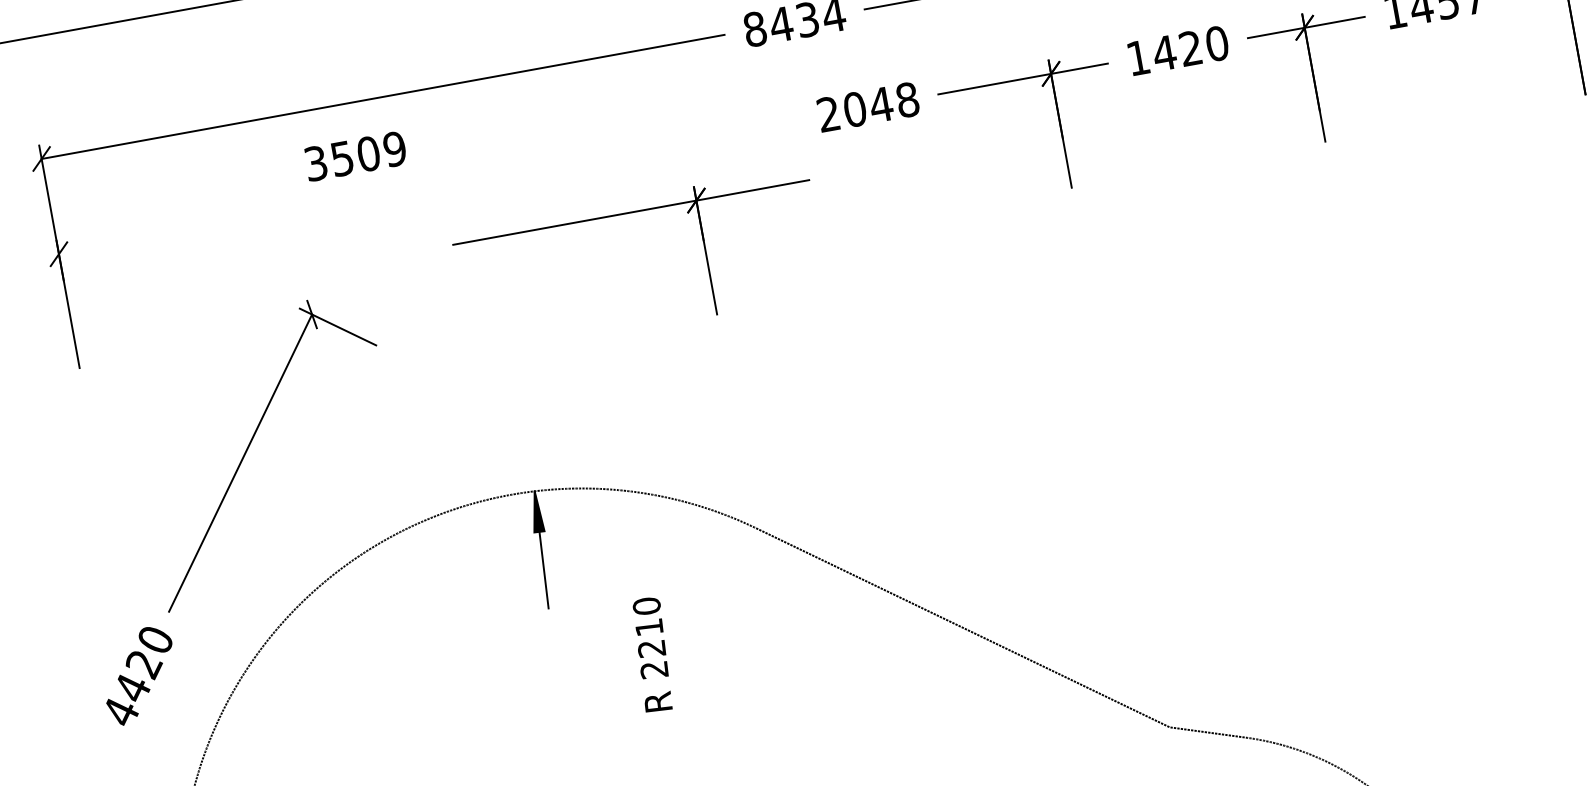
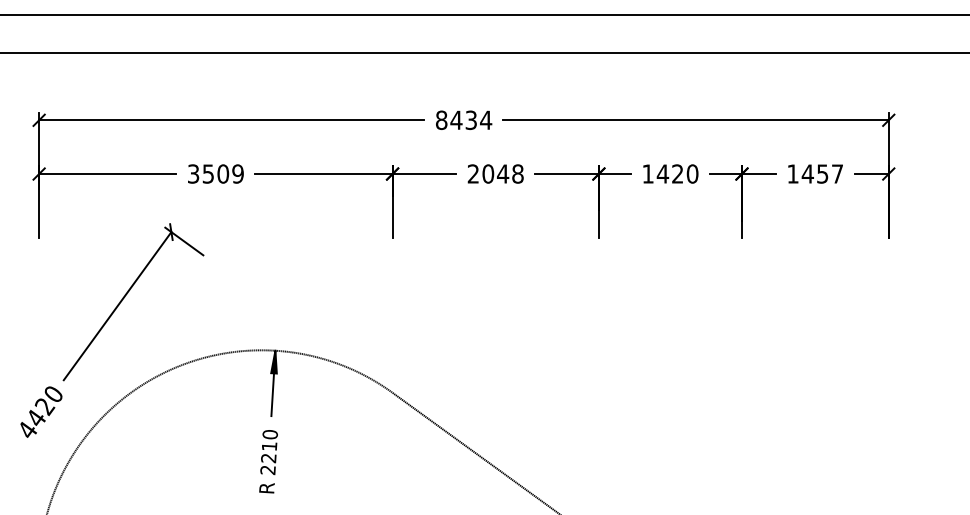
text: (354, 155) -> (215, 173), moved
part: (630, 213) -> (355, 174), moved
line: (180, 233) -> (107, 174), added
text: (652, 654) -> (268, 461), moved

